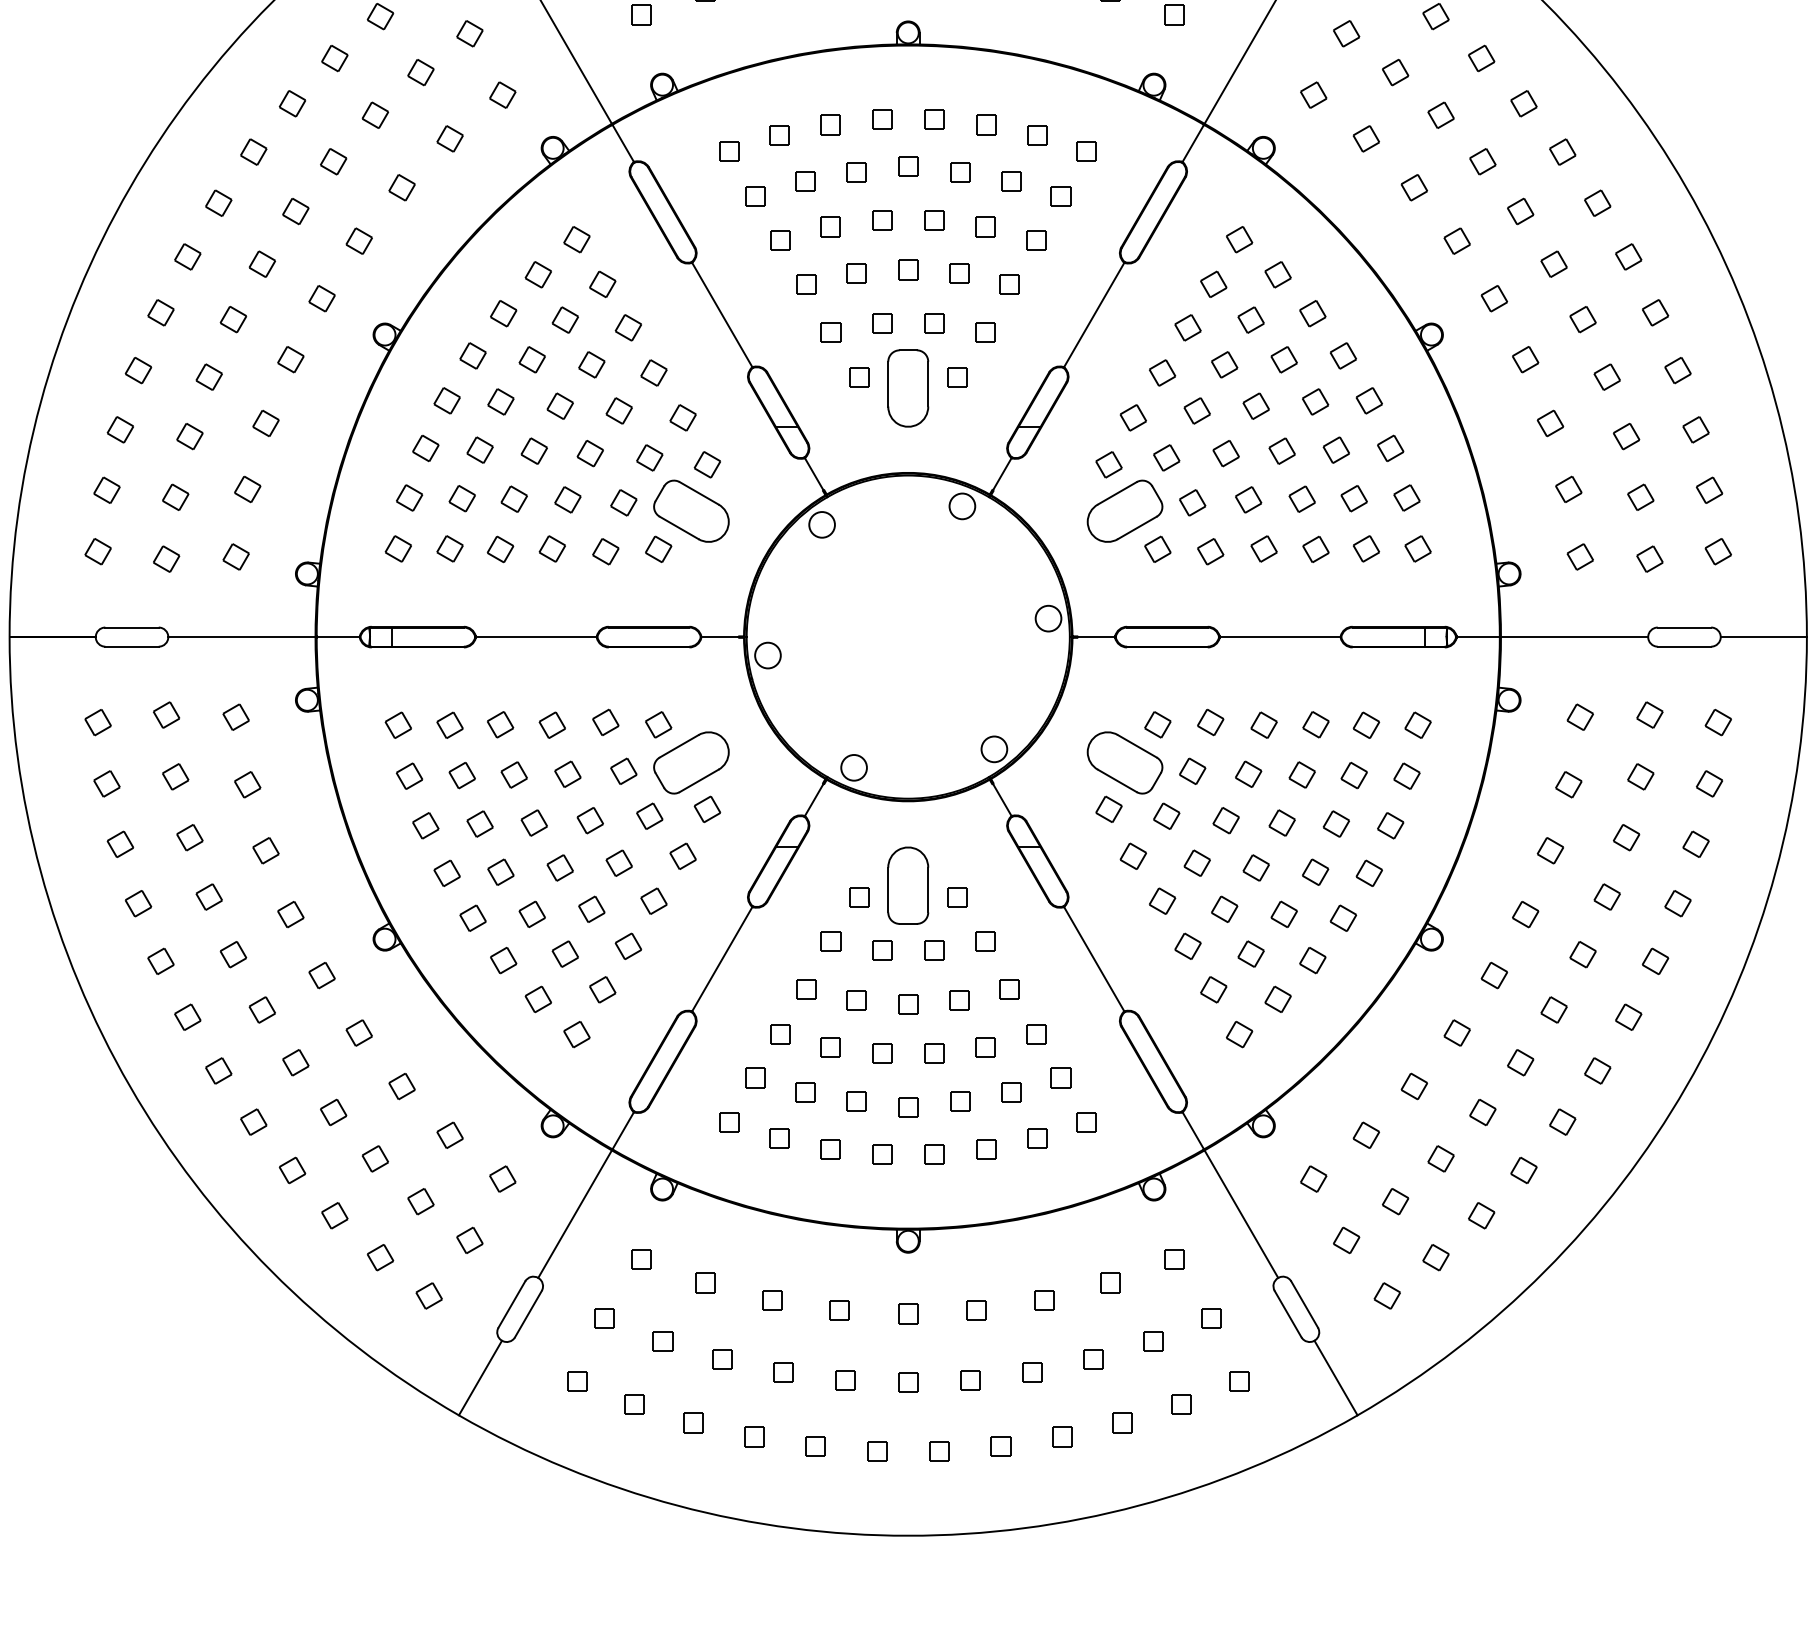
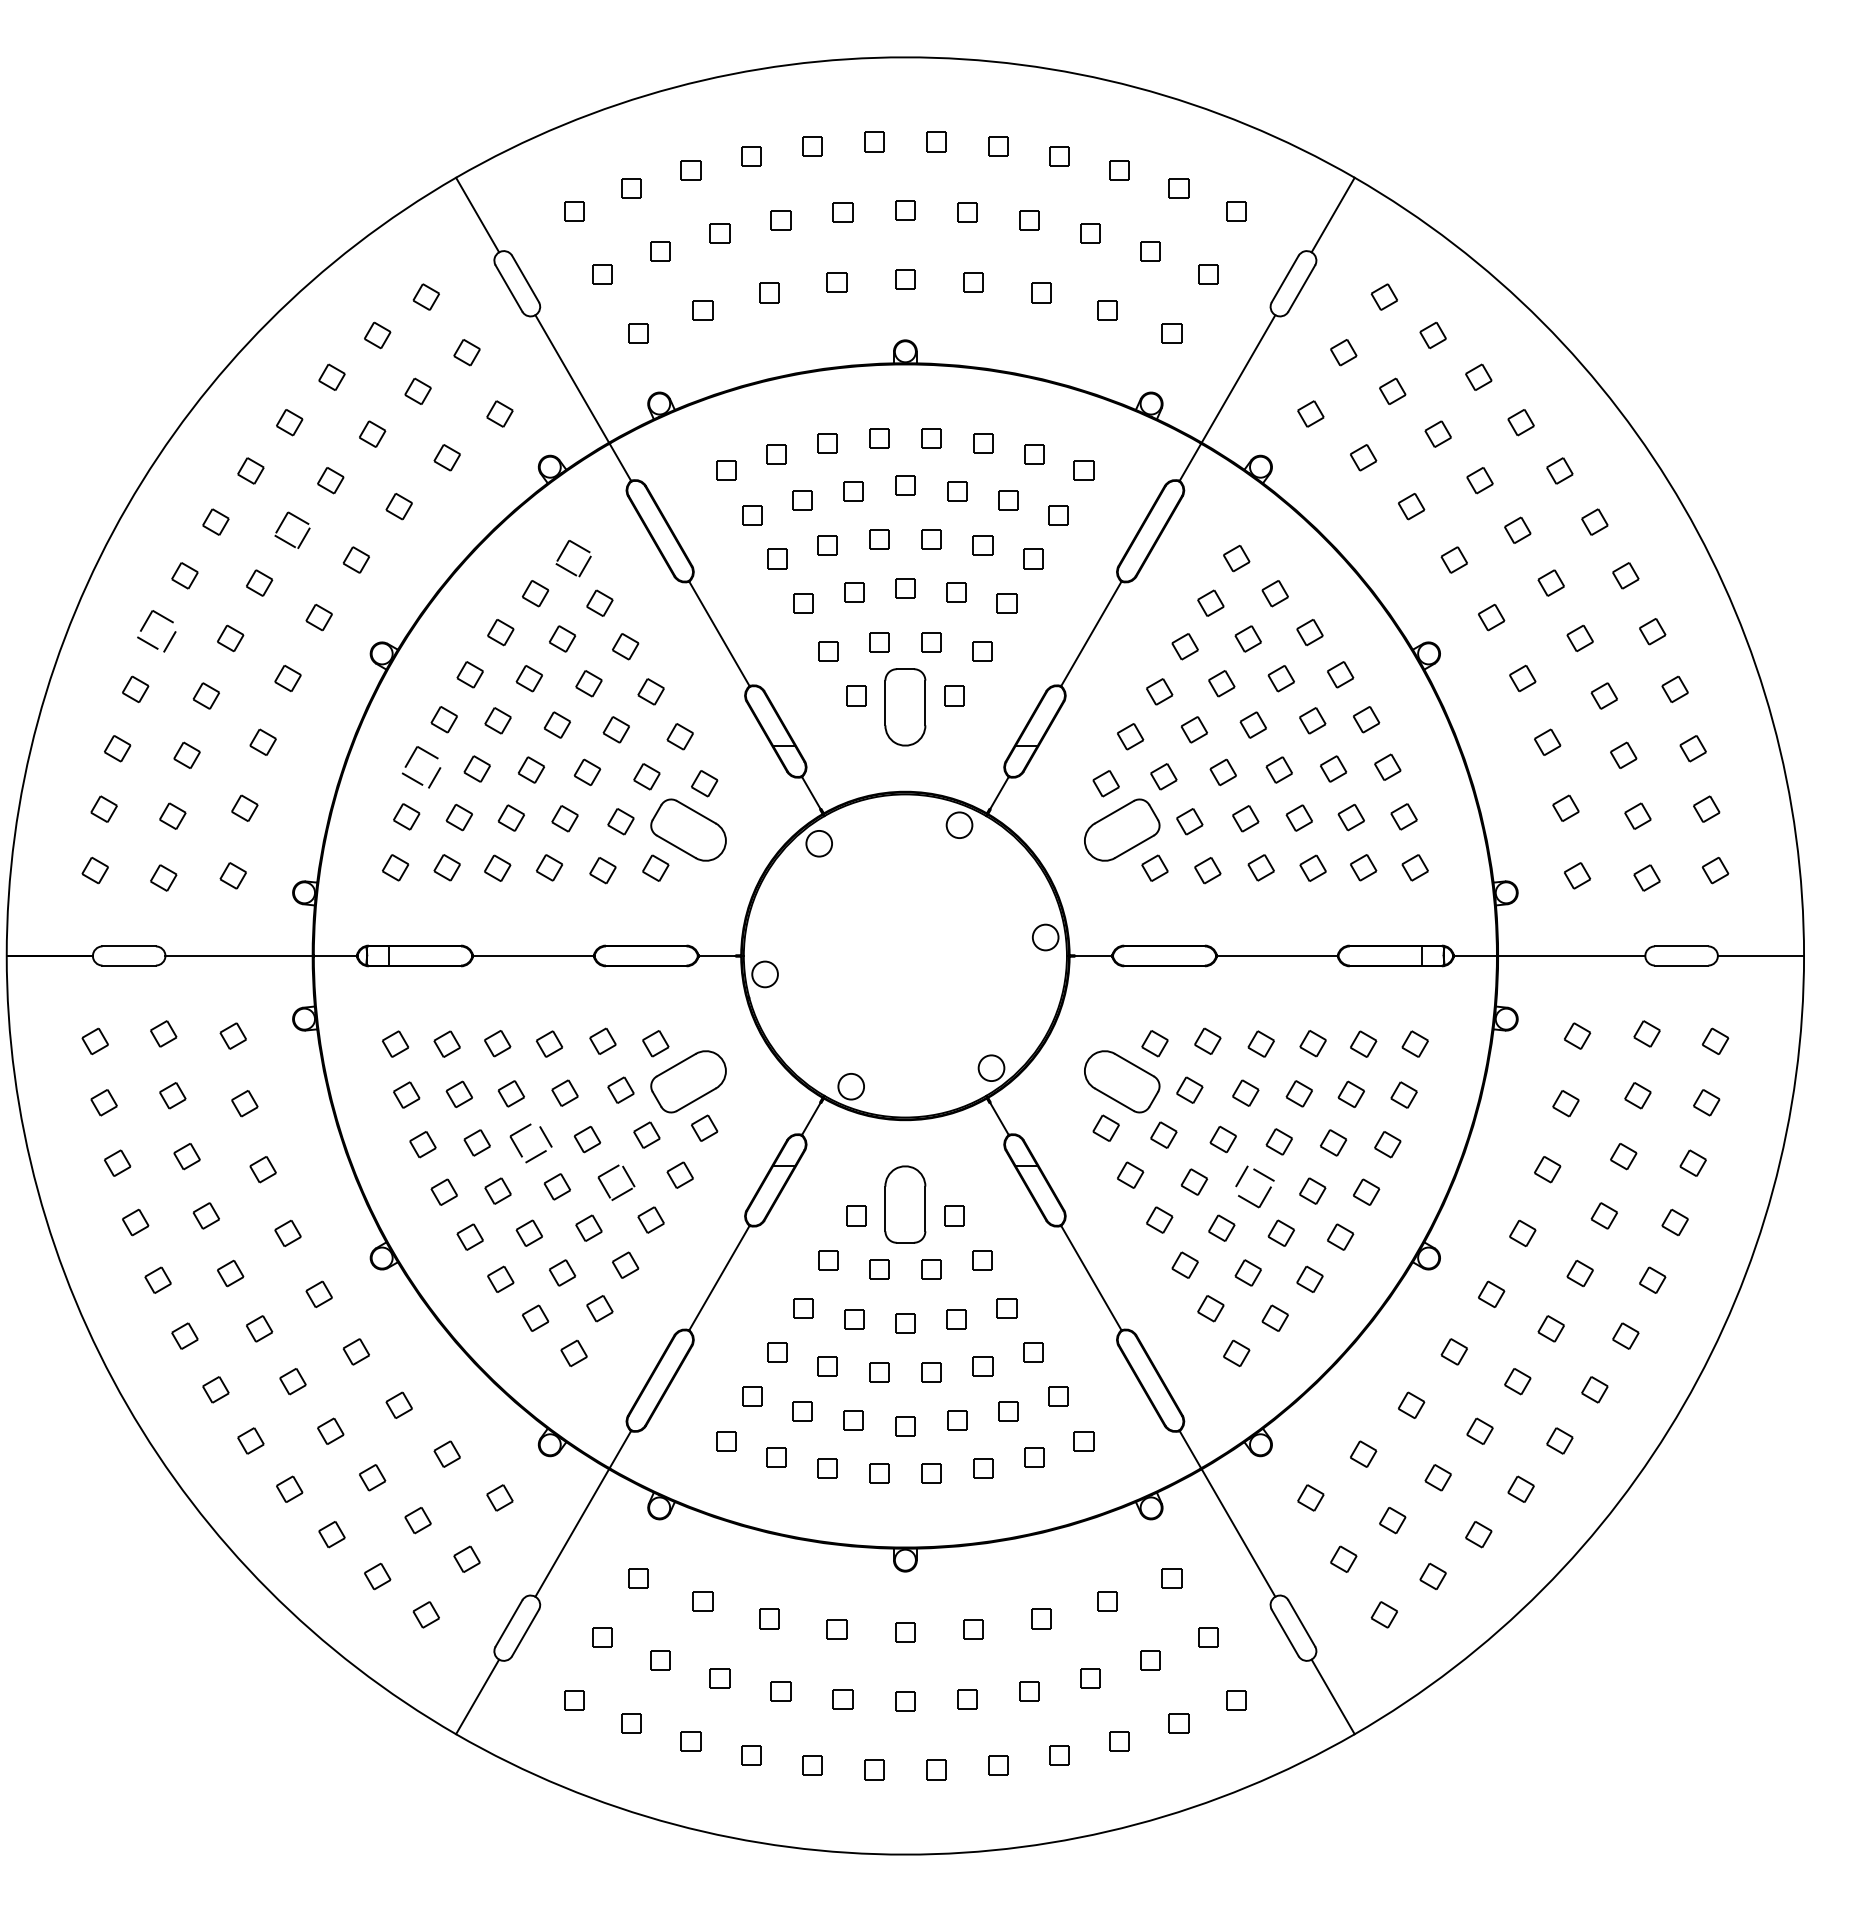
part: (295, 210) -> (292, 529), size x1.4
part: (576, 238) -> (573, 557), size x1.4
part: (160, 312) -> (157, 631), size x1.6
part: (425, 447) -> (422, 766), size x1.6
part: (534, 822) -> (531, 1141), size x1.6
part: (618, 862) -> (615, 1181), size x1.4
part: (1255, 867) -> (1252, 1186), size x1.6

